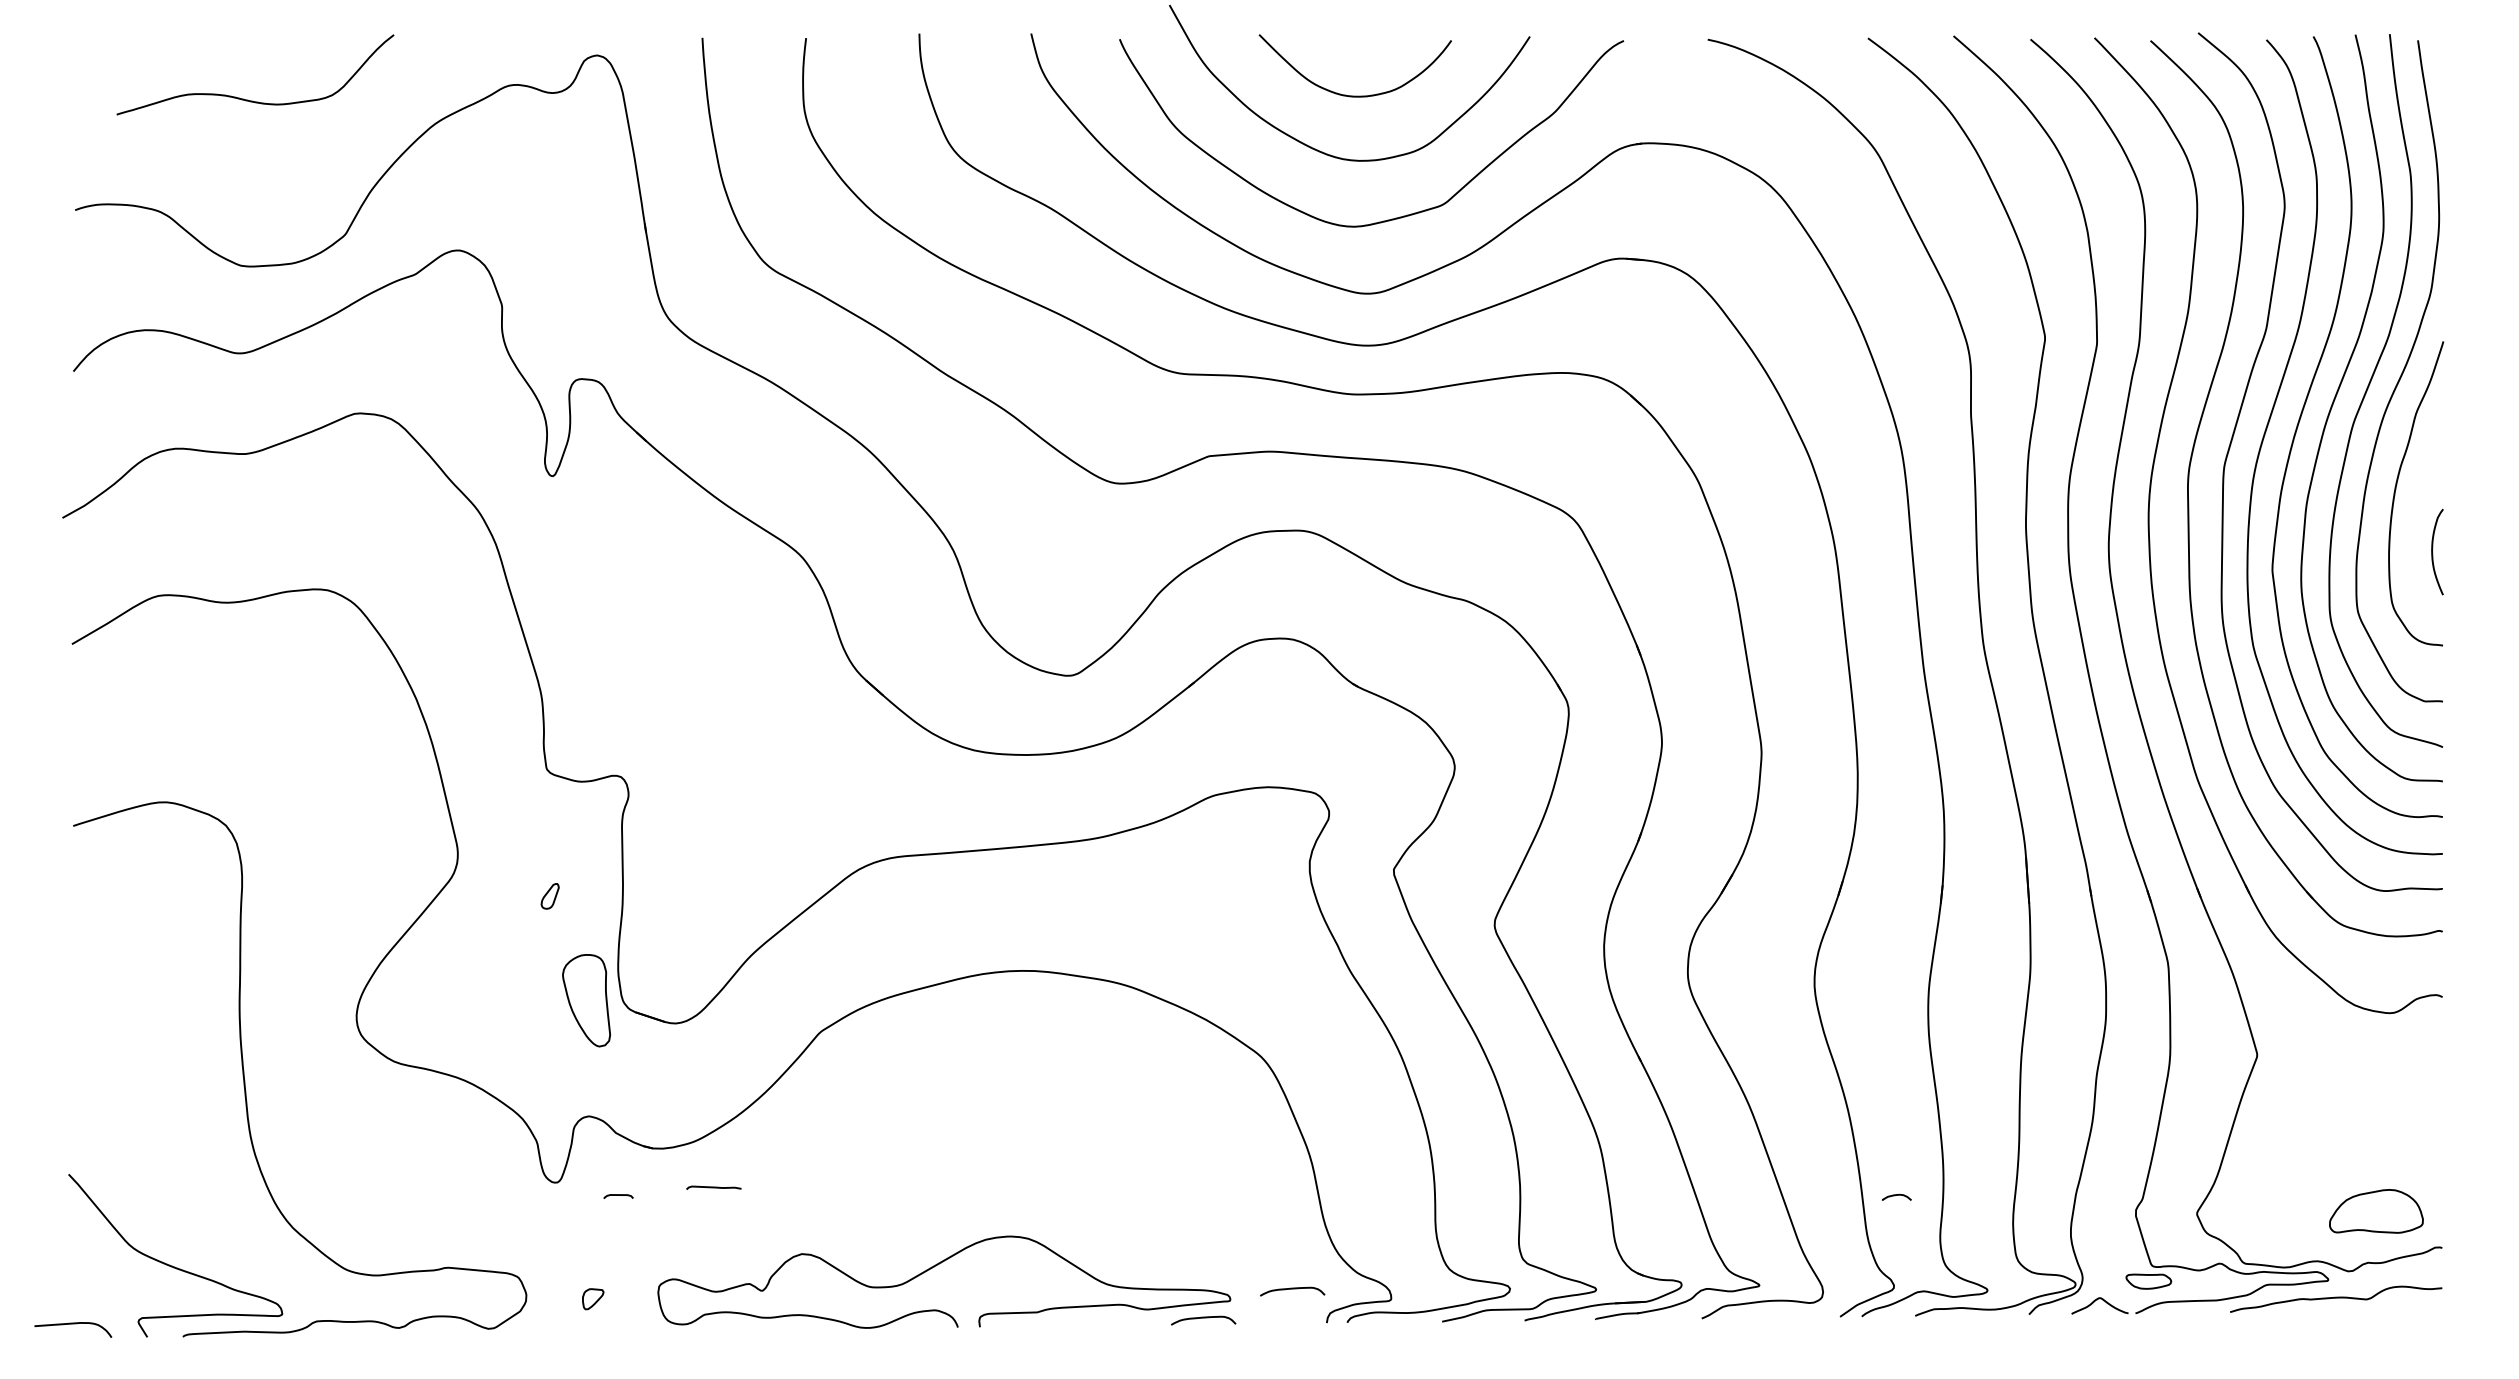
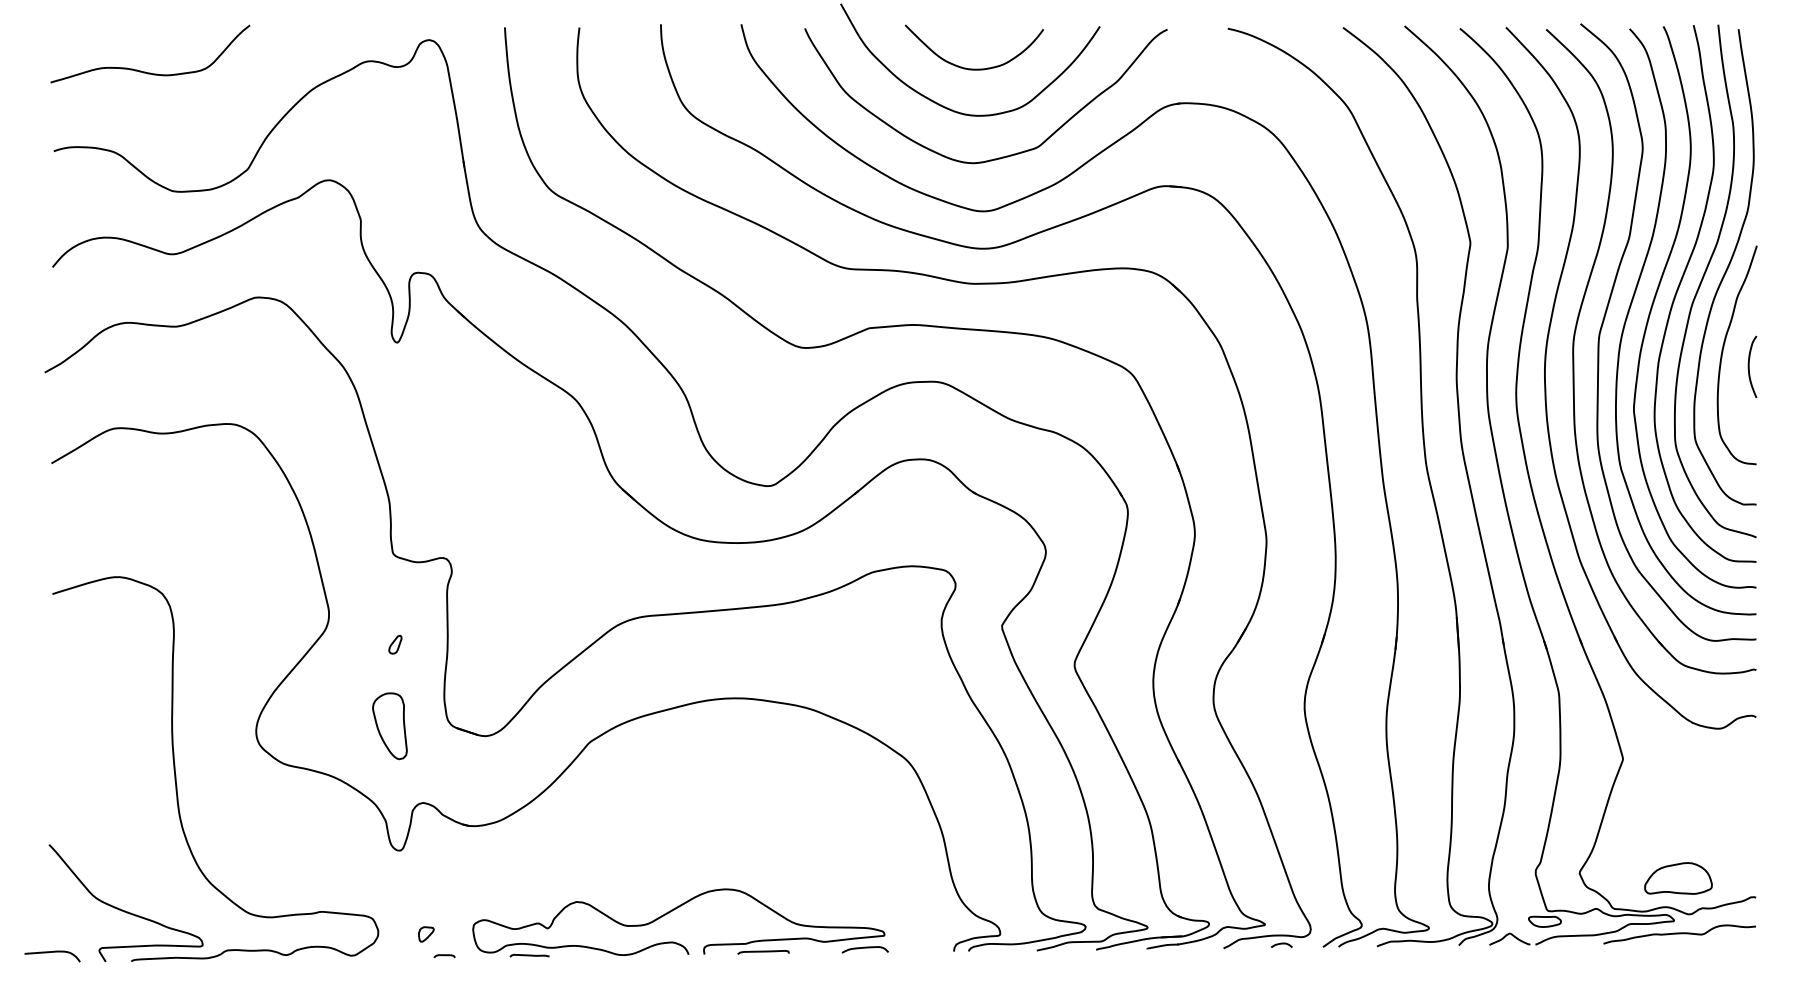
curve: (248, 99) -> (145, 71), moved
curve: (2433, 553) -> (1749, 368), moved
part: (586, 1000) -> (389, 726), moved
curve: (713, 1187) -> (529, 955), moved
curve: (618, 1195) -> (444, 955), moved
curve: (1896, 1195) -> (1281, 943), moved
part: (2376, 1211) -> (1678, 878), moved
curve: (1292, 1289) -> (929, 927), removed
curve: (1061, 1323) -> (763, 951), added

